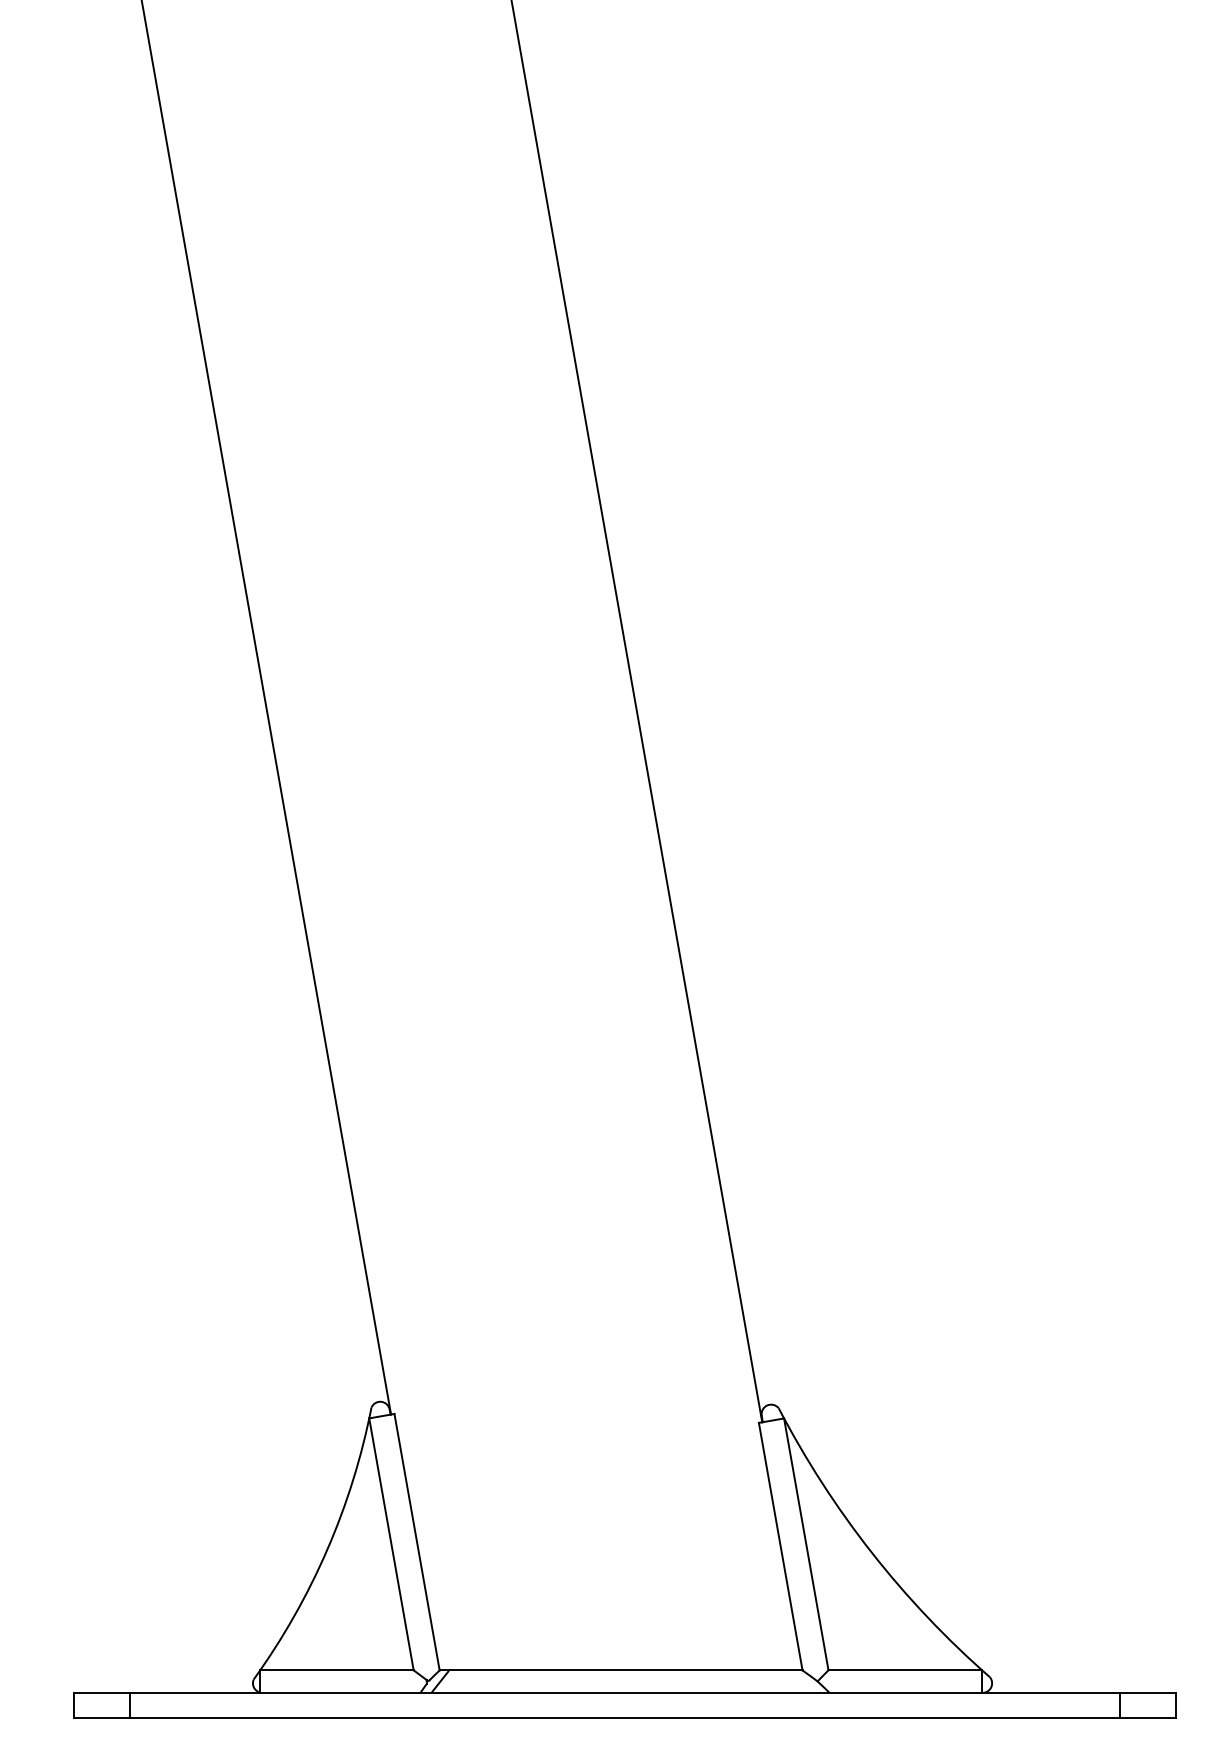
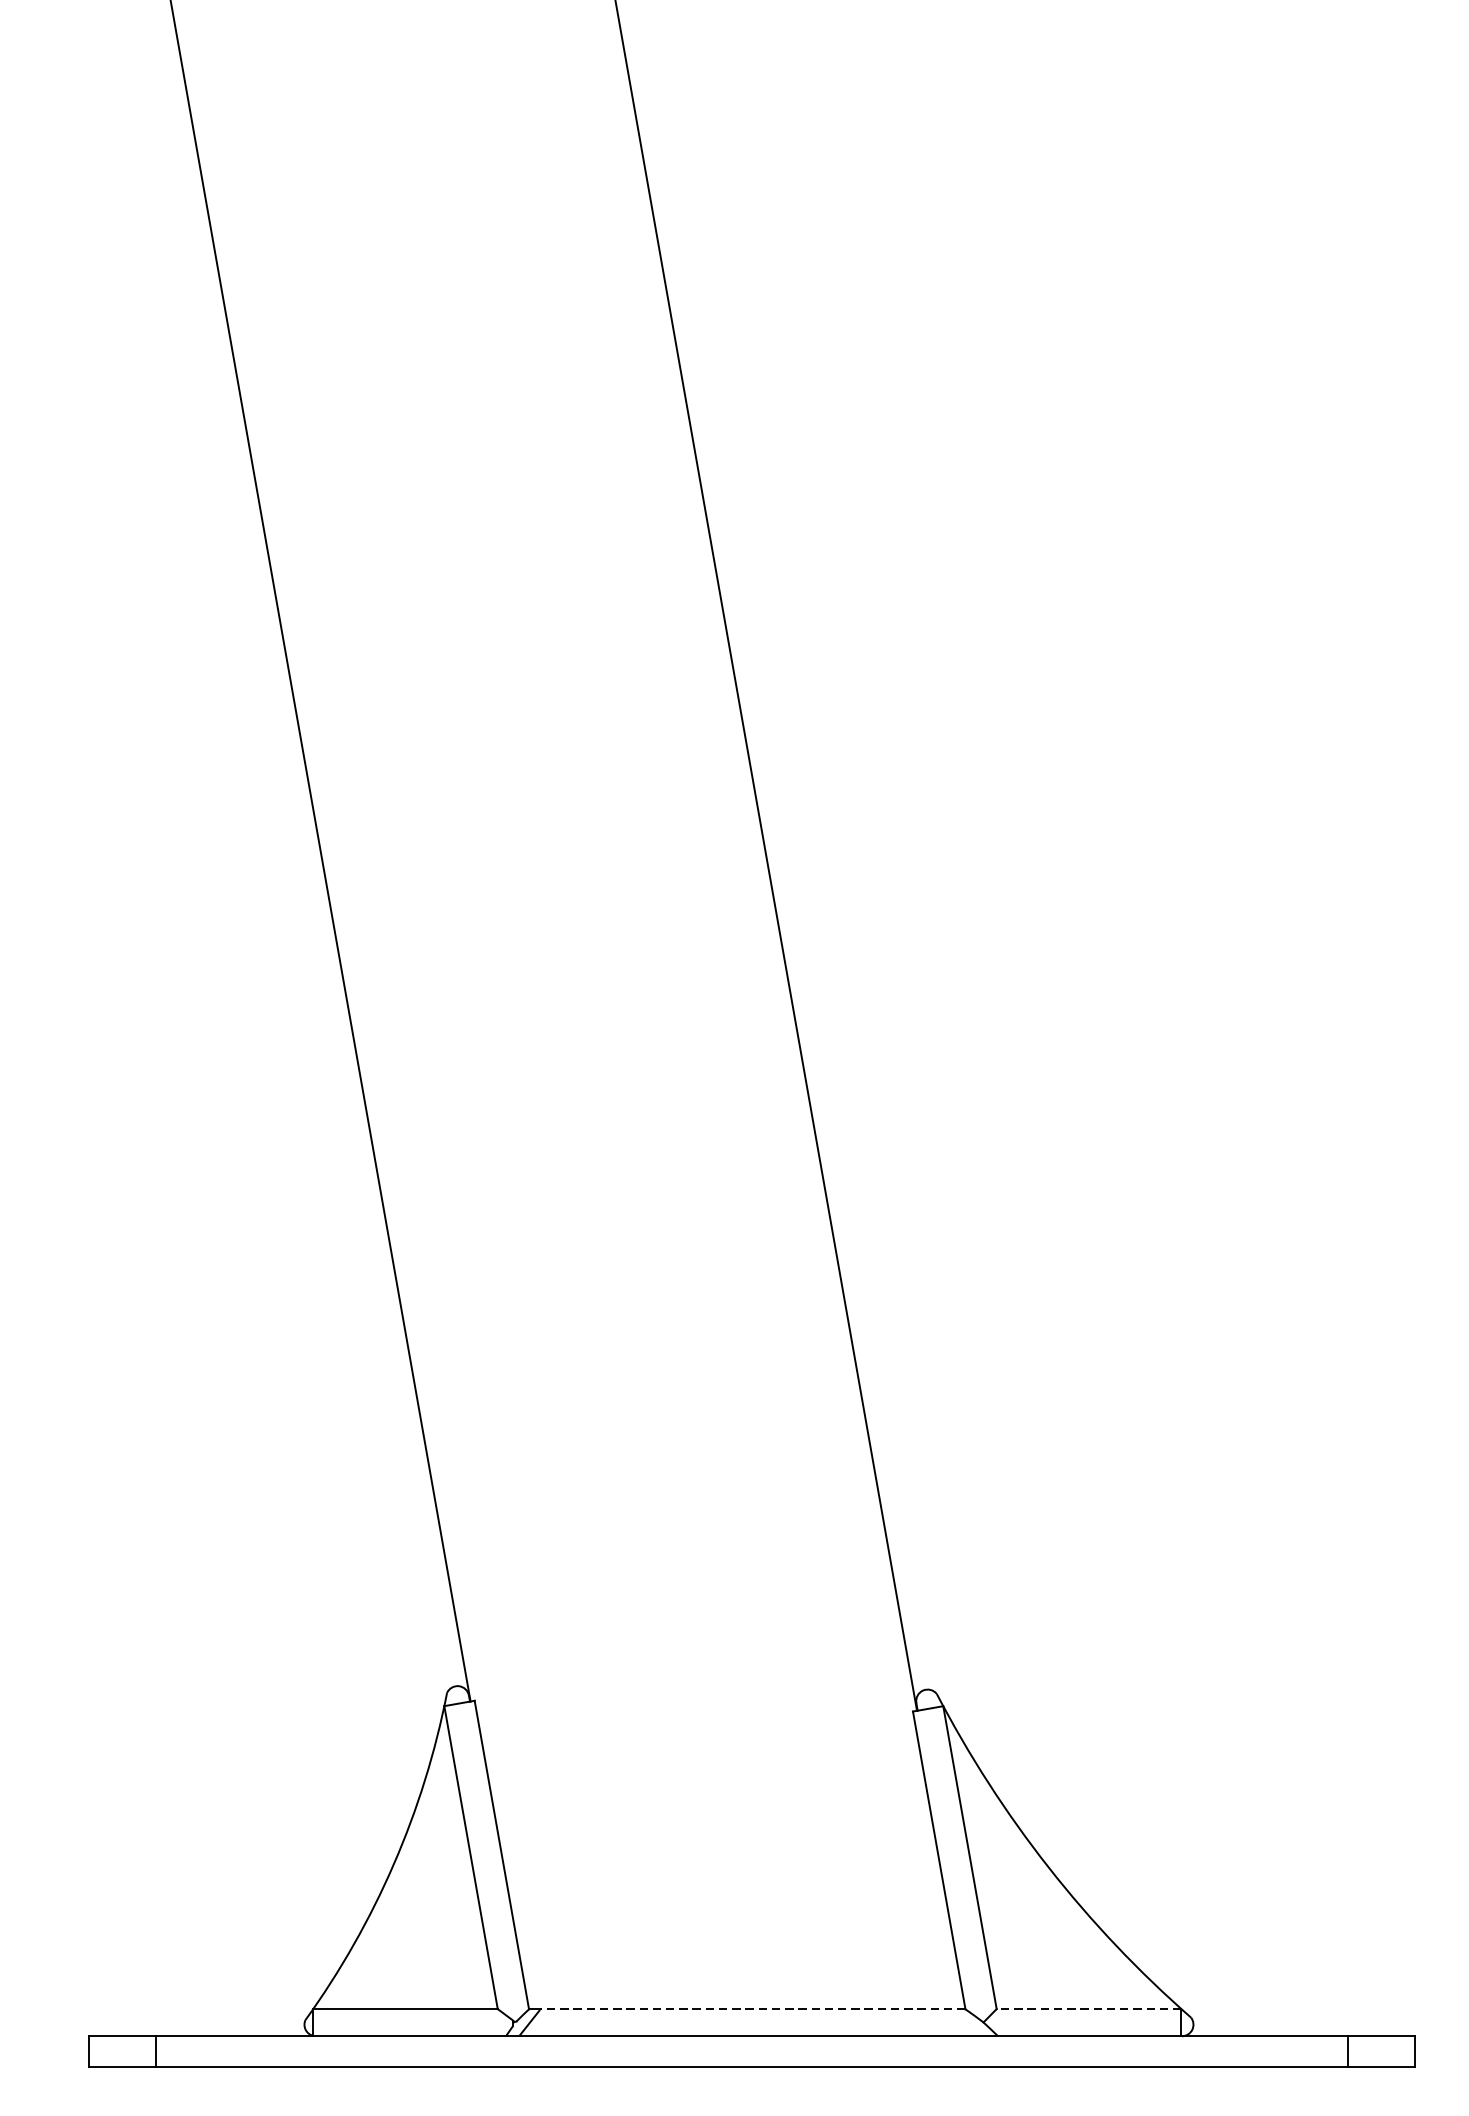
line: (625, 1670) -> (752, 2009), solid -> dashed
line: (905, 1670) -> (1089, 2009), solid -> dashed

